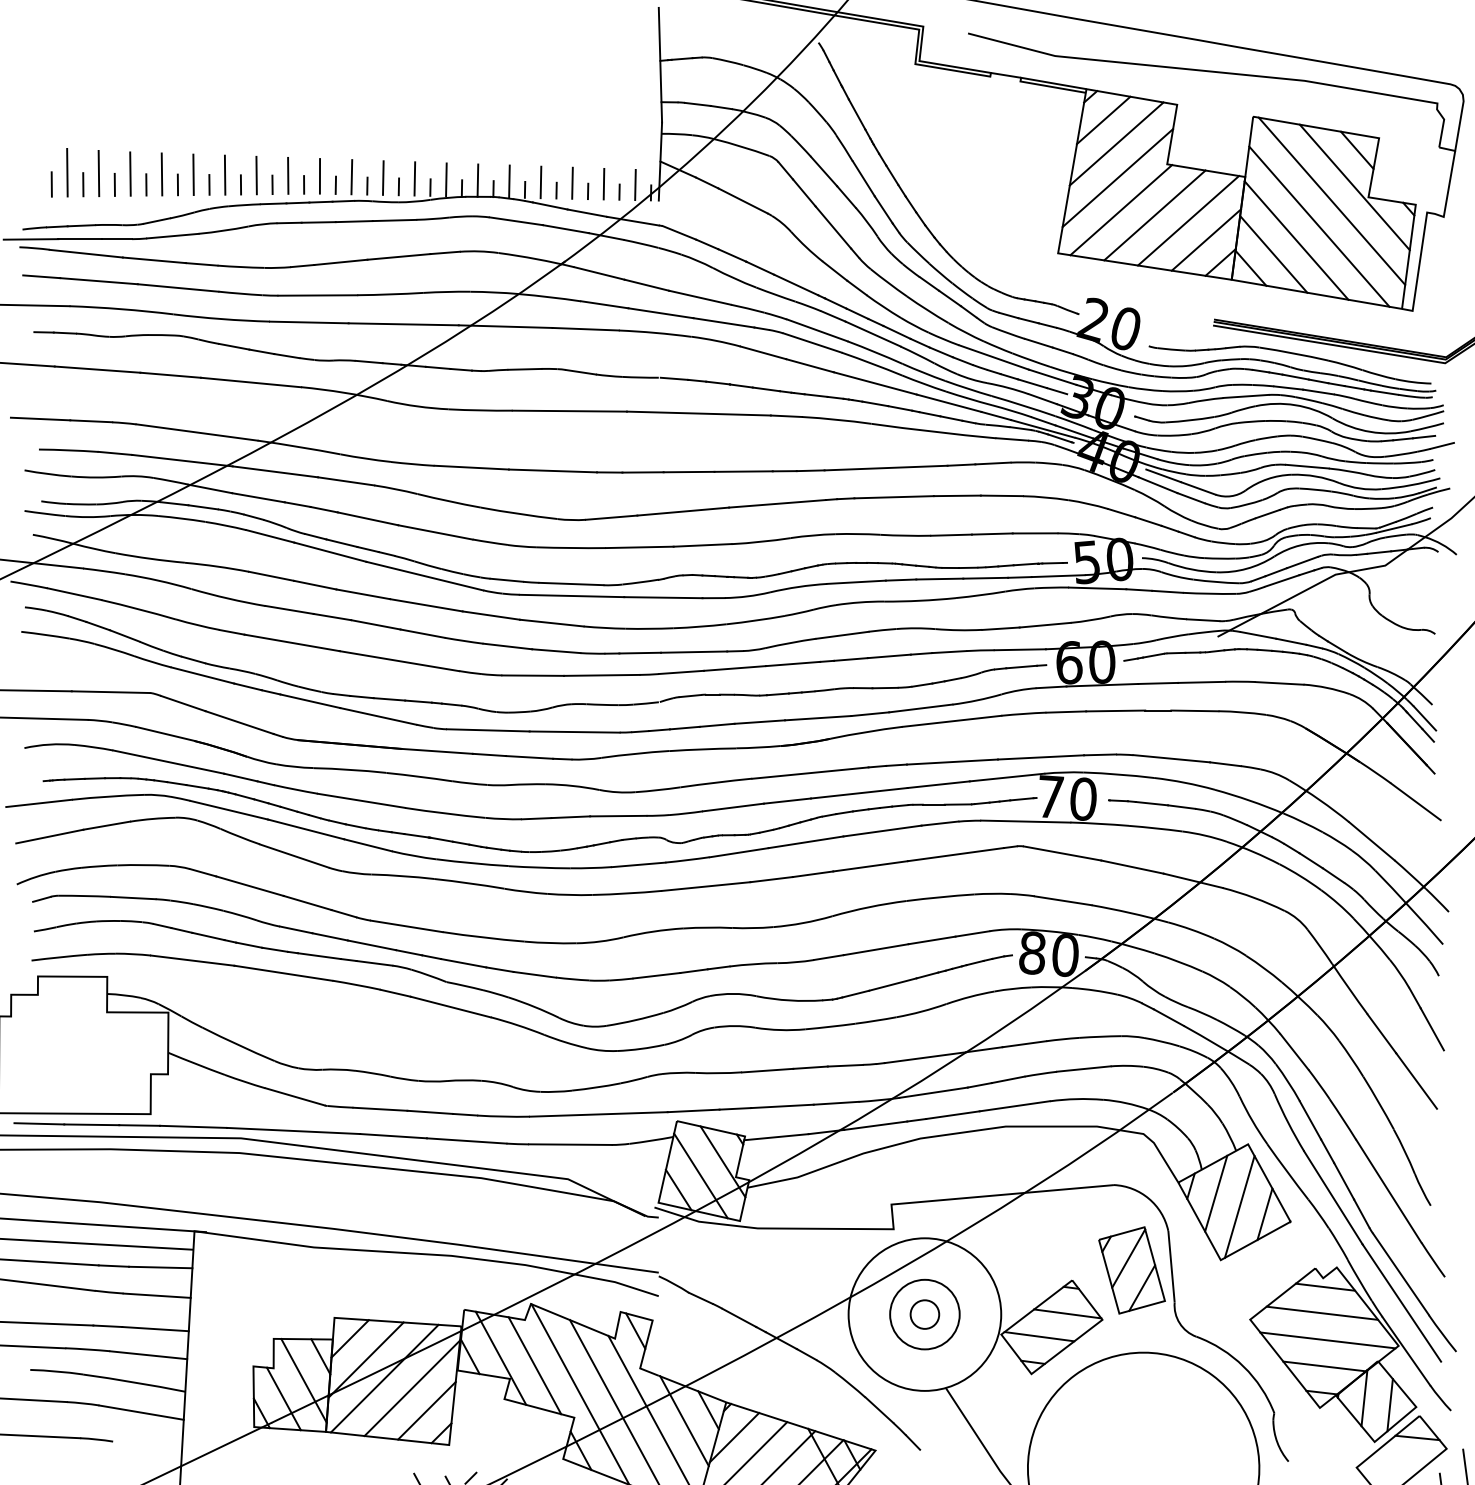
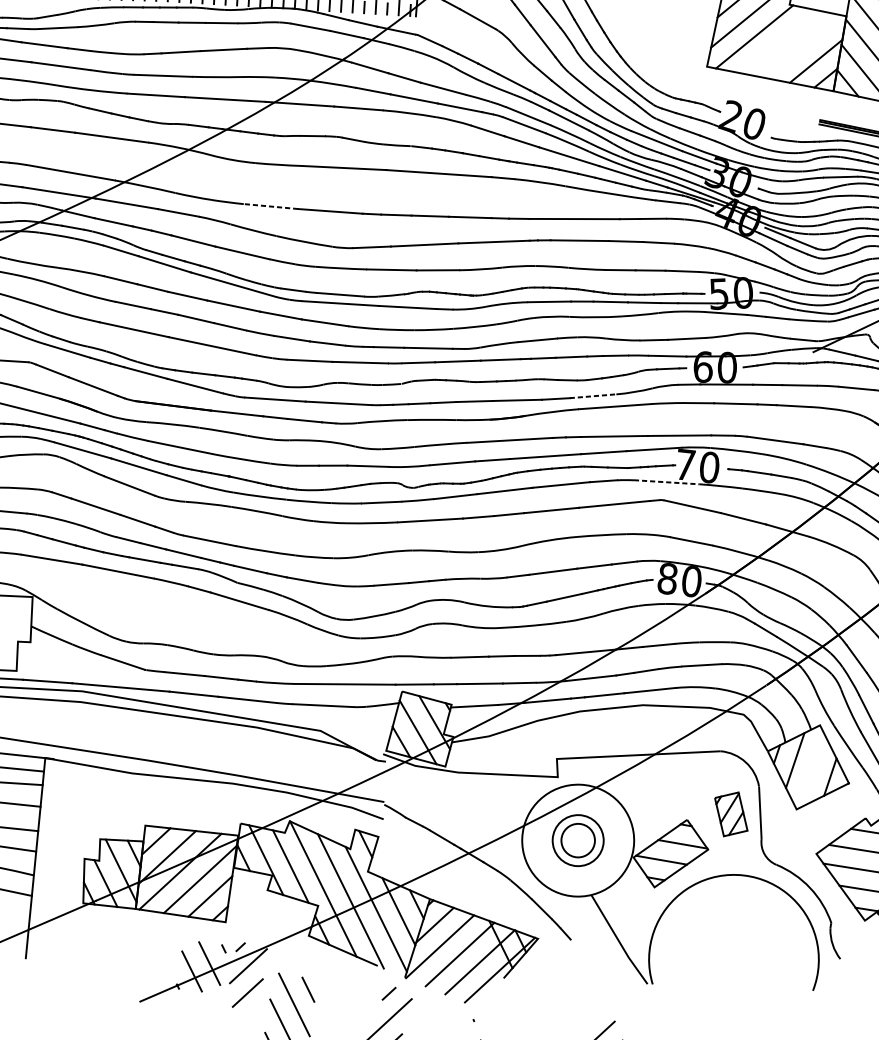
line: (1154, 215) -> (778, 41), removed
line: (1188, 220) -> (803, 46), removed
line: (471, 467) -> (270, 206), solid -> dashed
line: (920, 708) -> (592, 396), solid -> dashed
line: (1025, 821) -> (666, 482), solid -> dashed
line: (1239, 1206) -> (811, 770), removed
part: (1131, 1270) -> (730, 814), size x0.7
circle: (924, 1314) -> (577, 840), size x1.6

